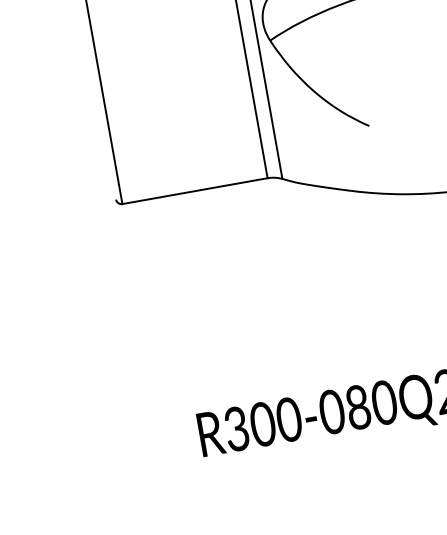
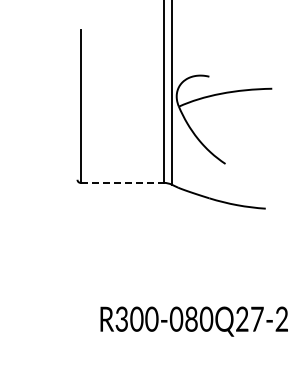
line: (195, 190) -> (122, 182), solid -> dashed

